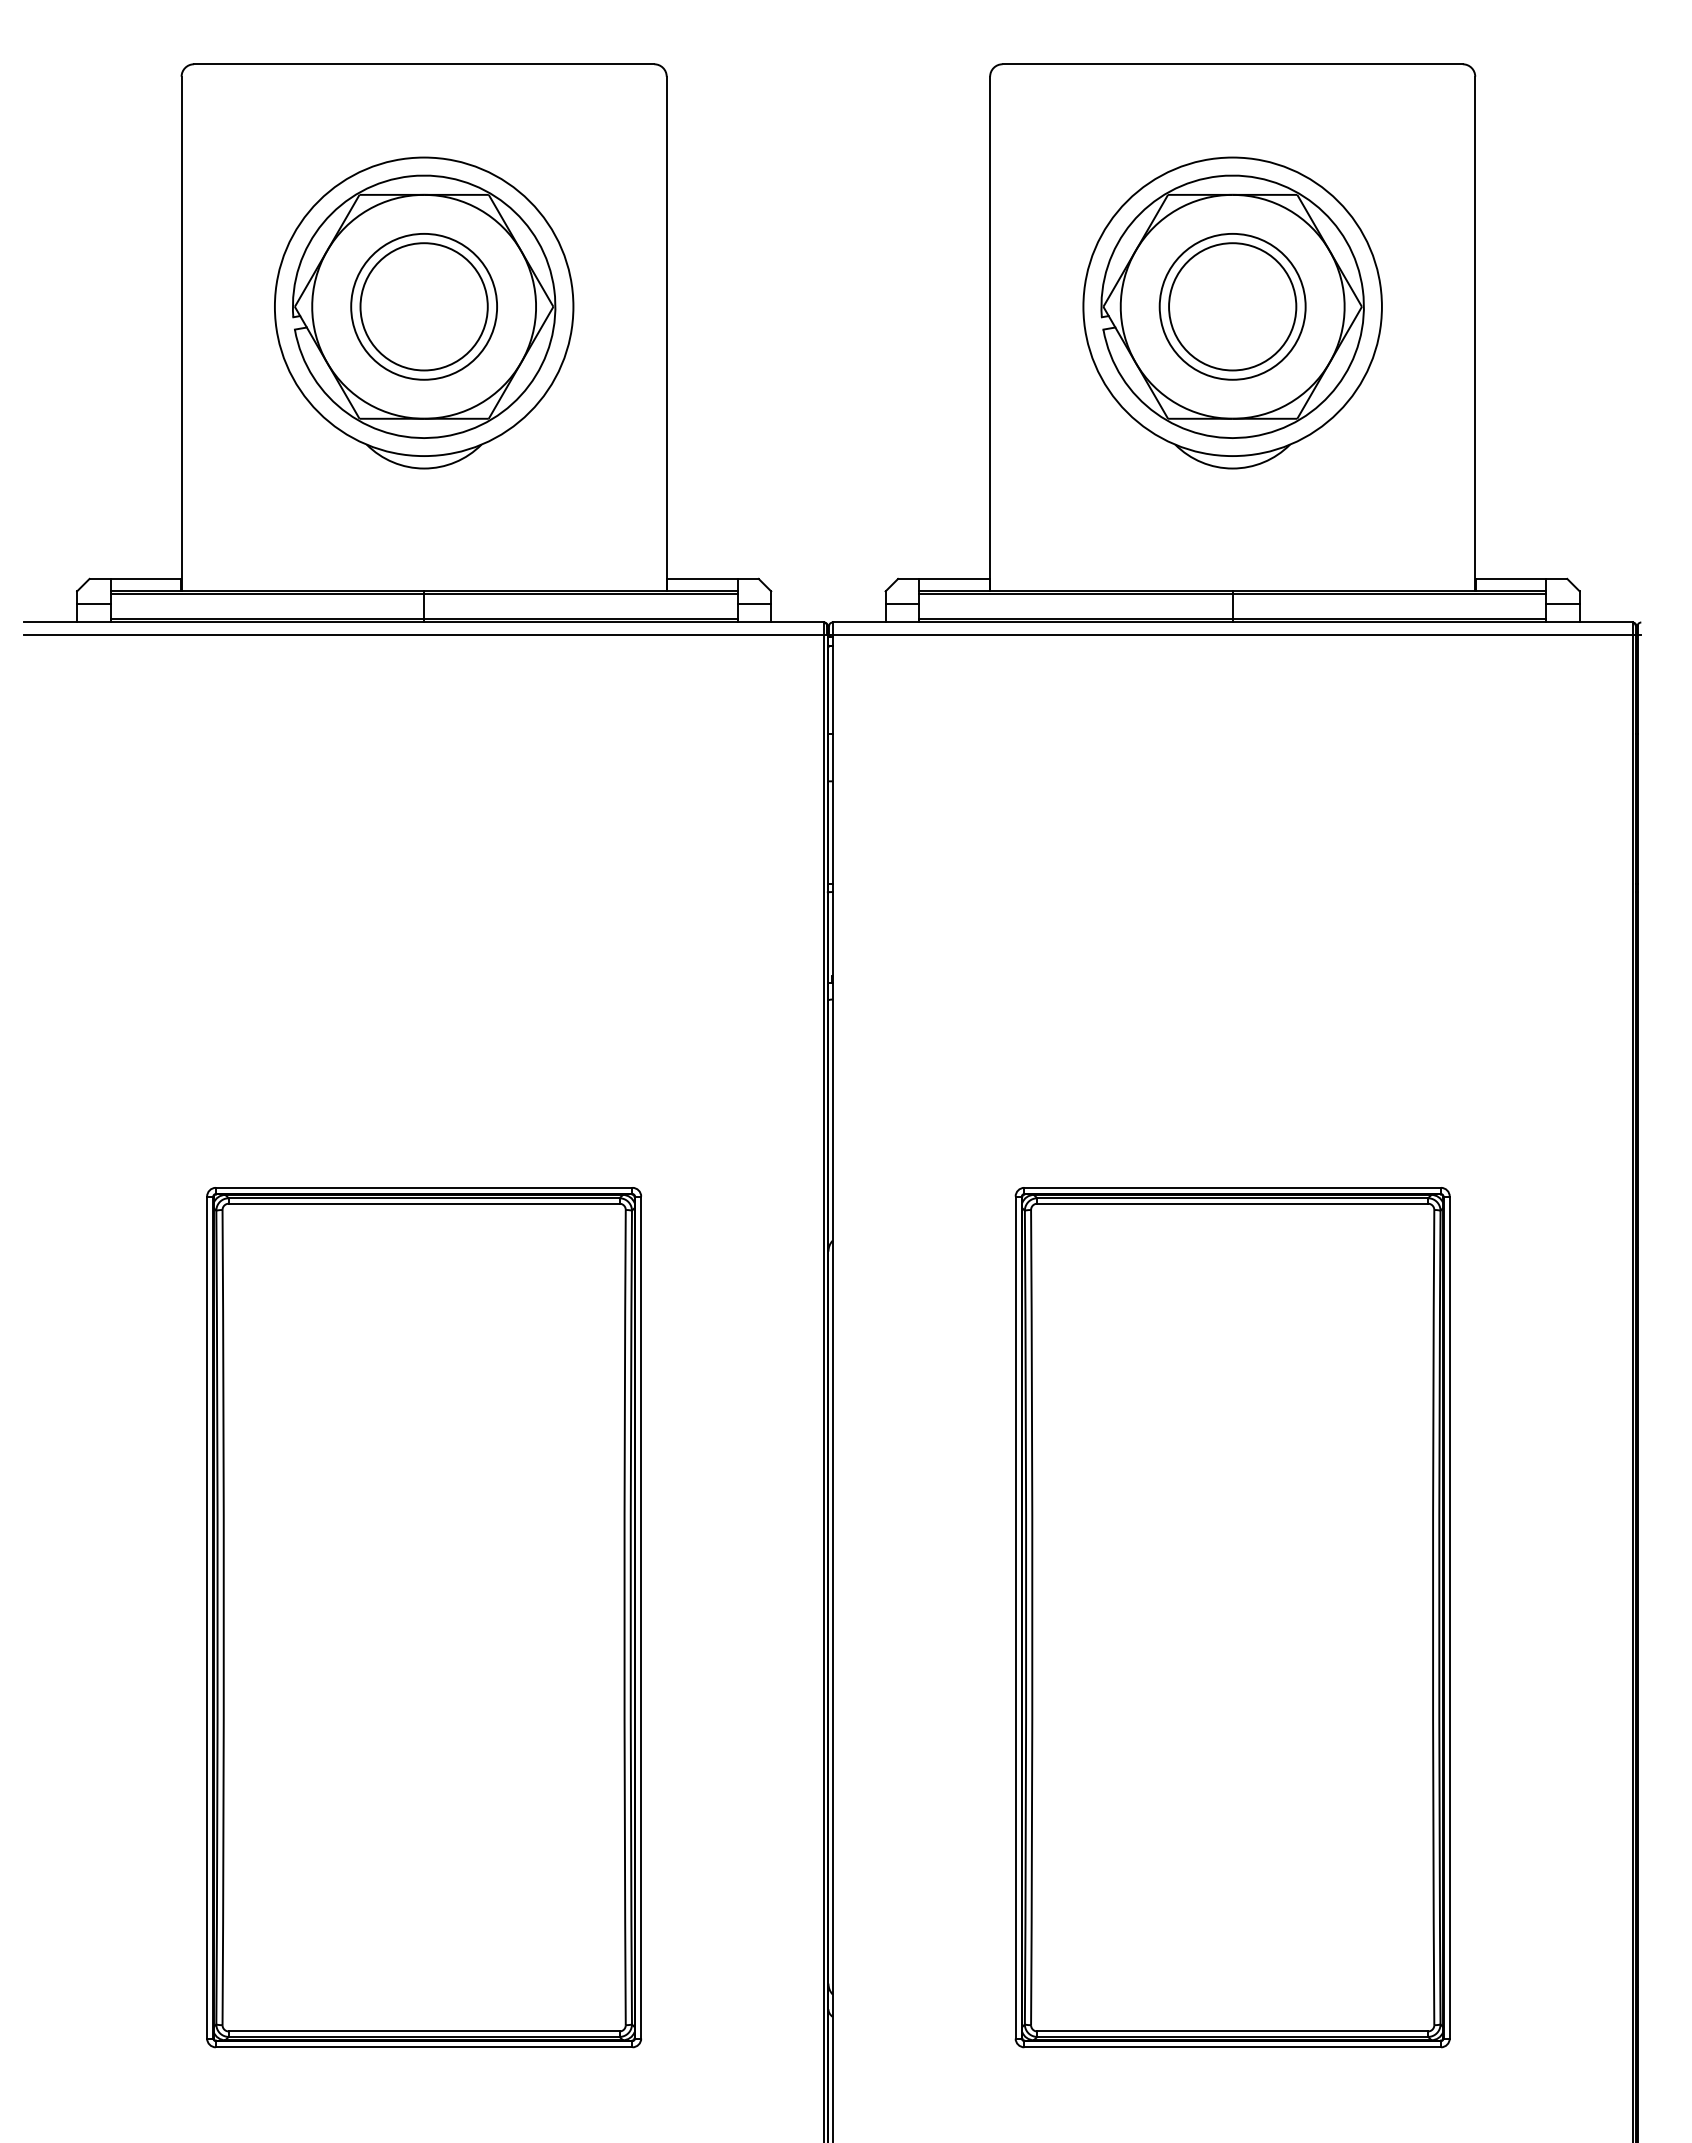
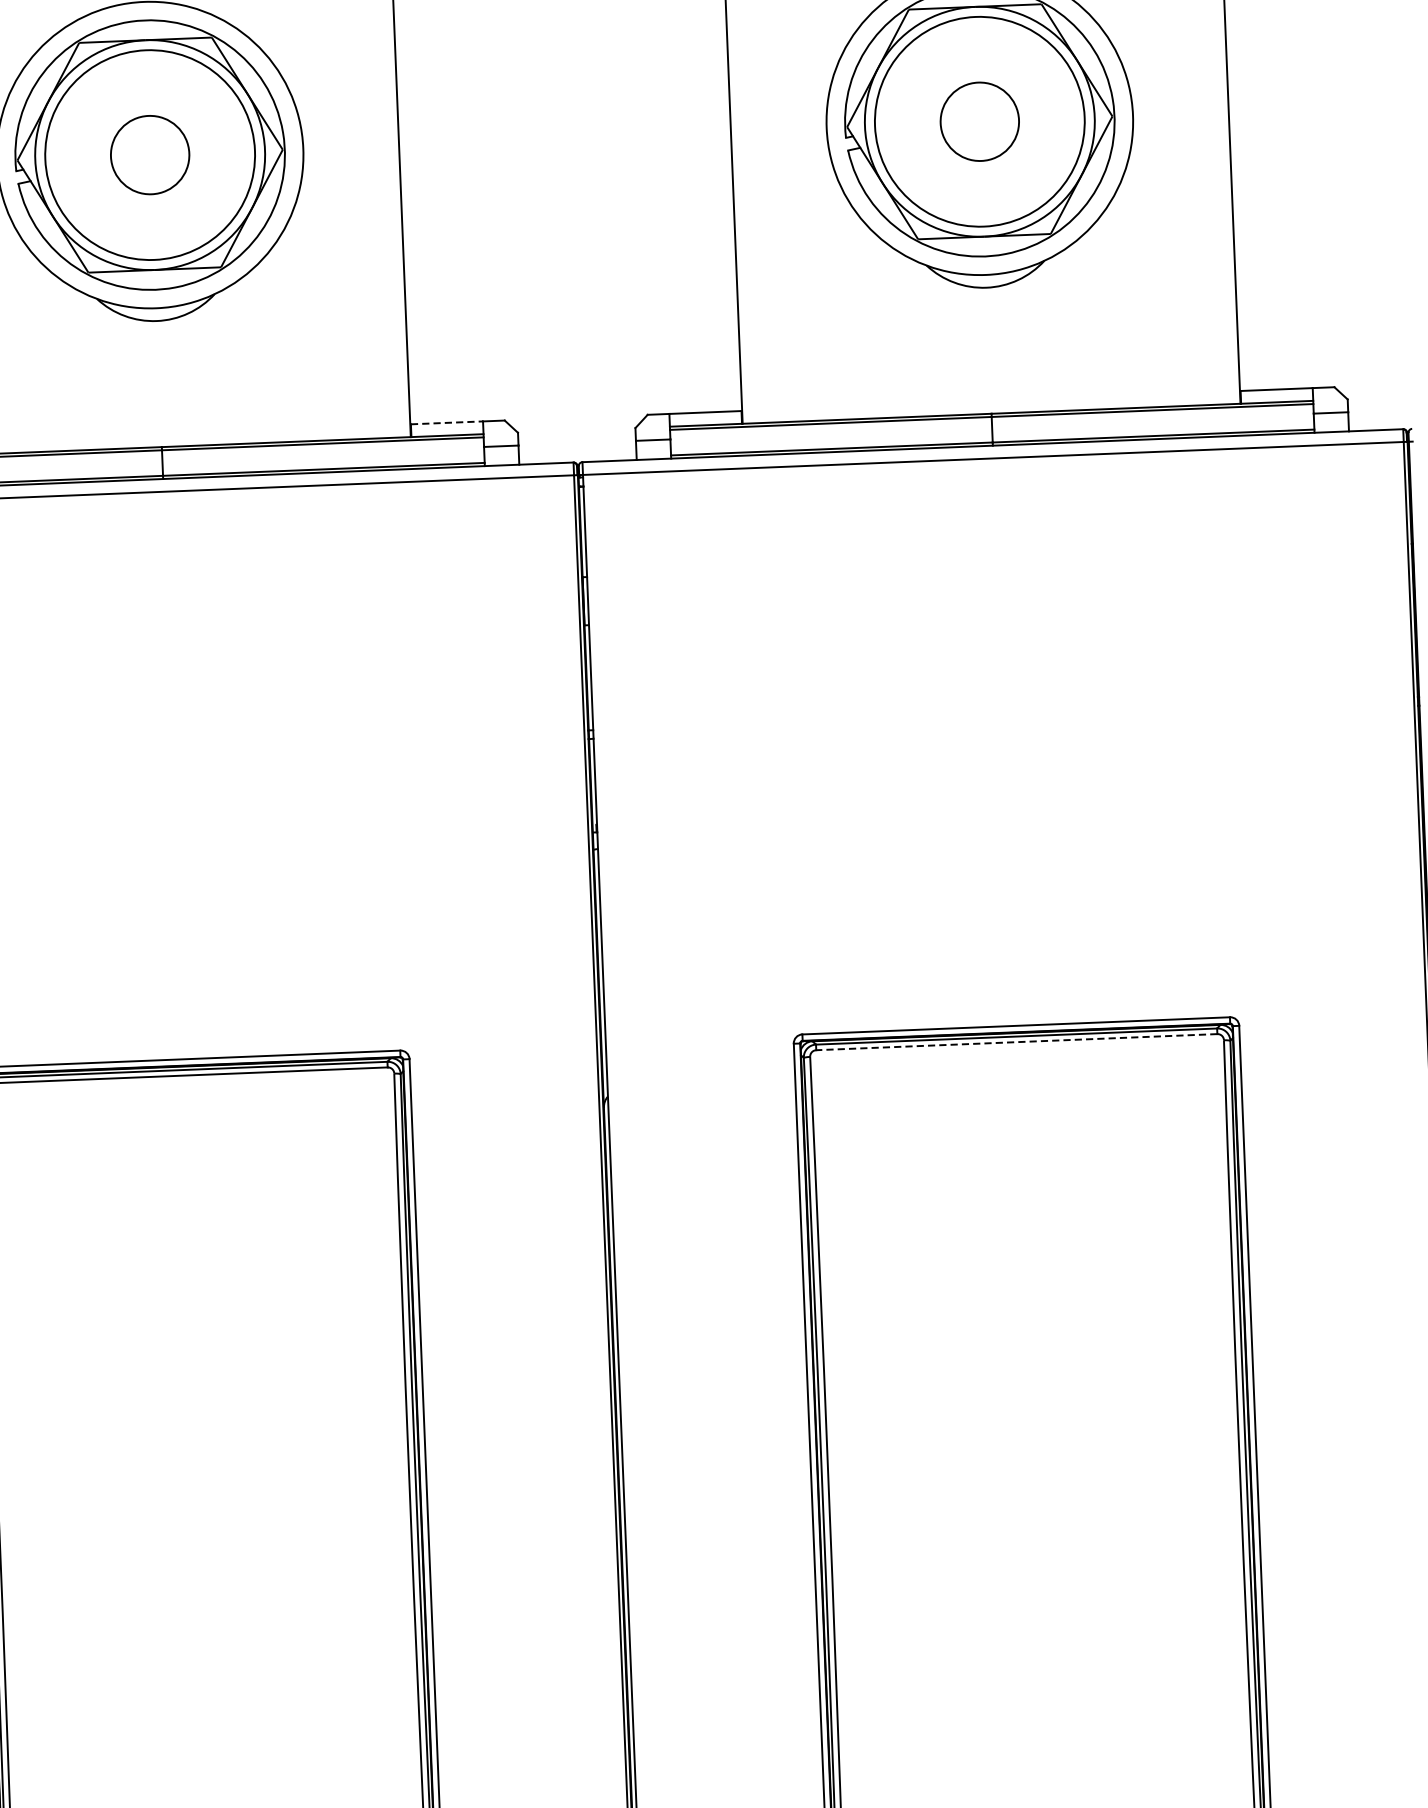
circle: (423, 306) -> (149, 154), size x0.6
circle: (424, 306) -> (150, 154), size x1.4
circle: (1232, 306) -> (979, 121), size x0.6
circle: (1232, 306) -> (979, 121), size x1.4
line: (702, 578) -> (446, 422), solid -> dashed
line: (1232, 1203) -> (1016, 1041), solid -> dashed

